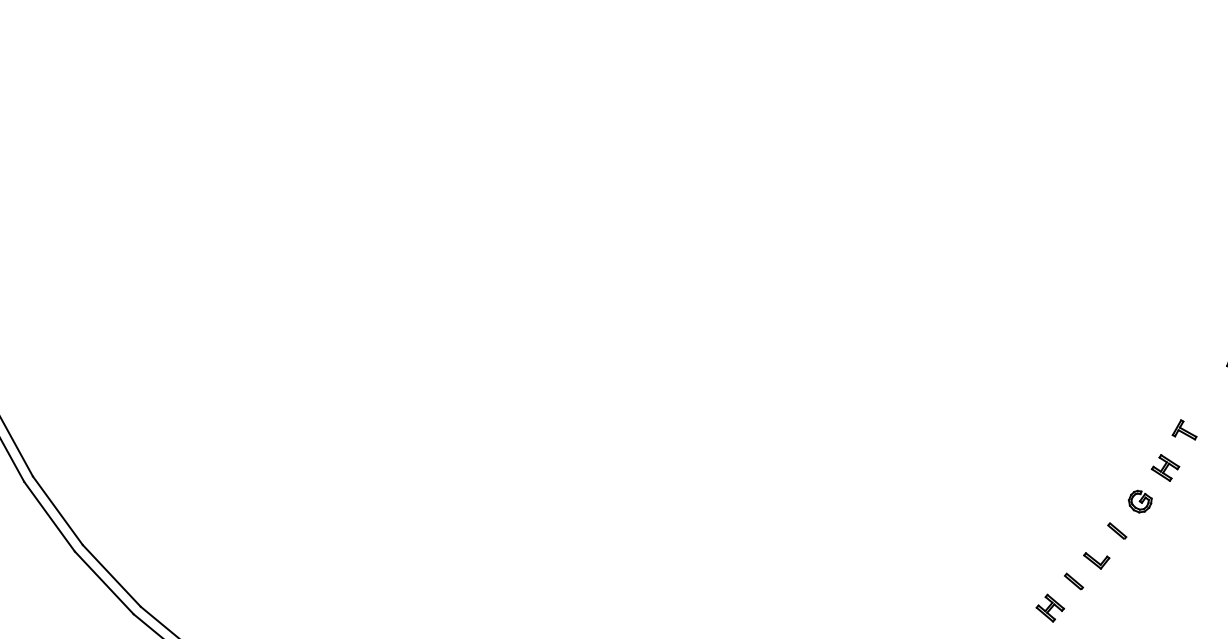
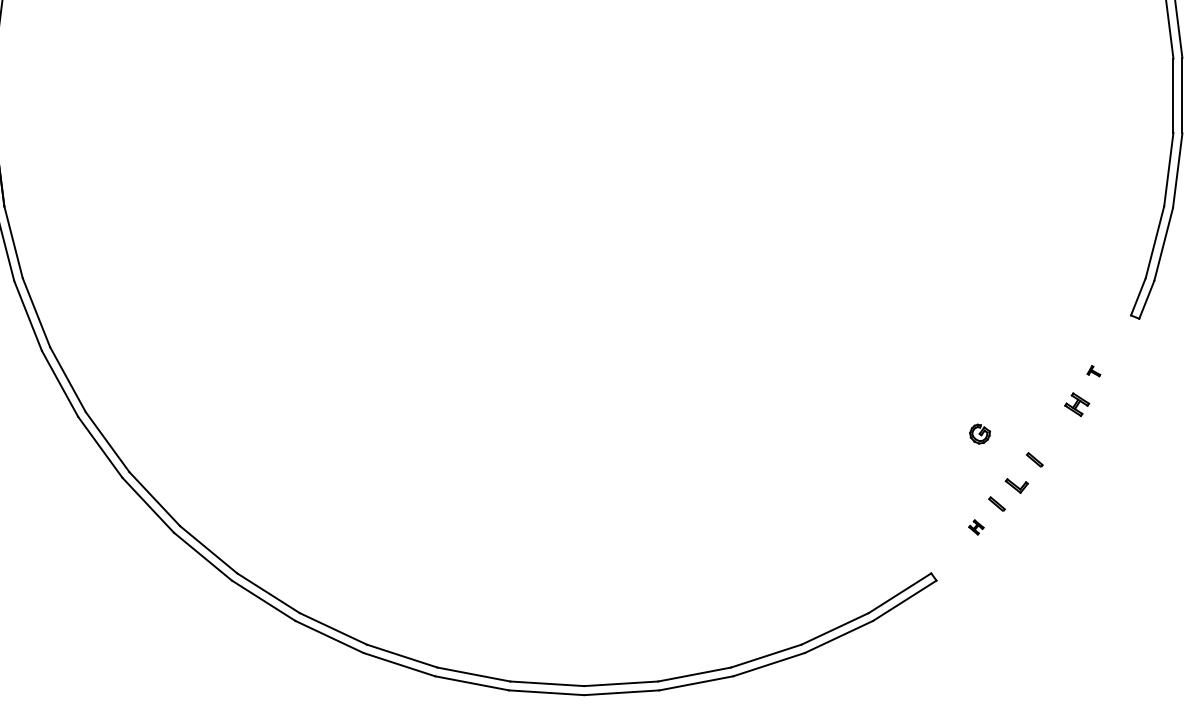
part: (1184, 428) -> (1093, 370), size x0.6
part: (1140, 500) -> (980, 433), moved
part: (1050, 608) -> (976, 527), size x0.6

